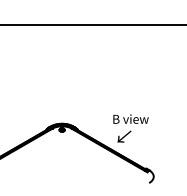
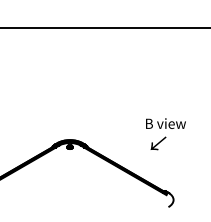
text: (130, 128) -> (165, 134), moved

